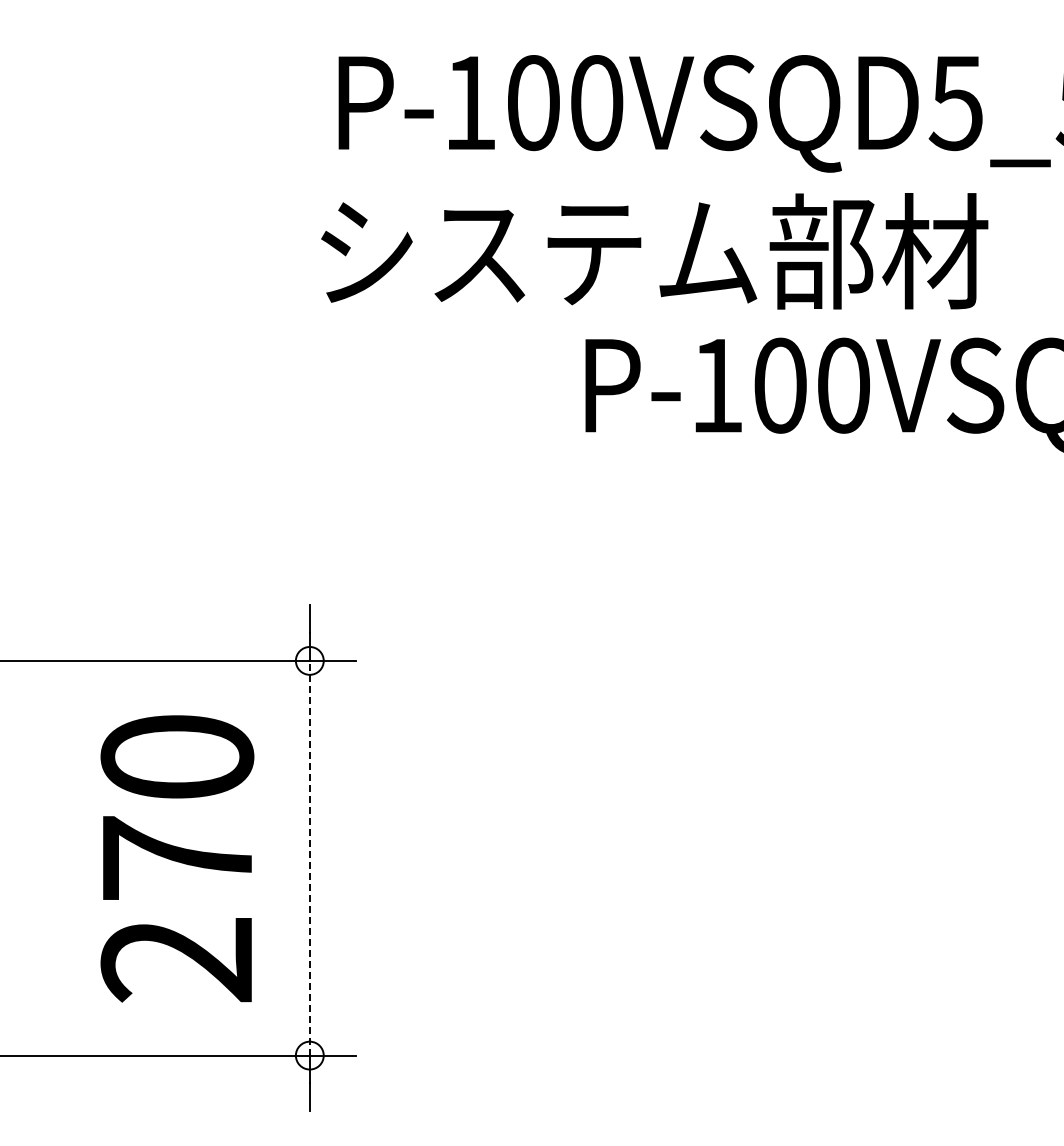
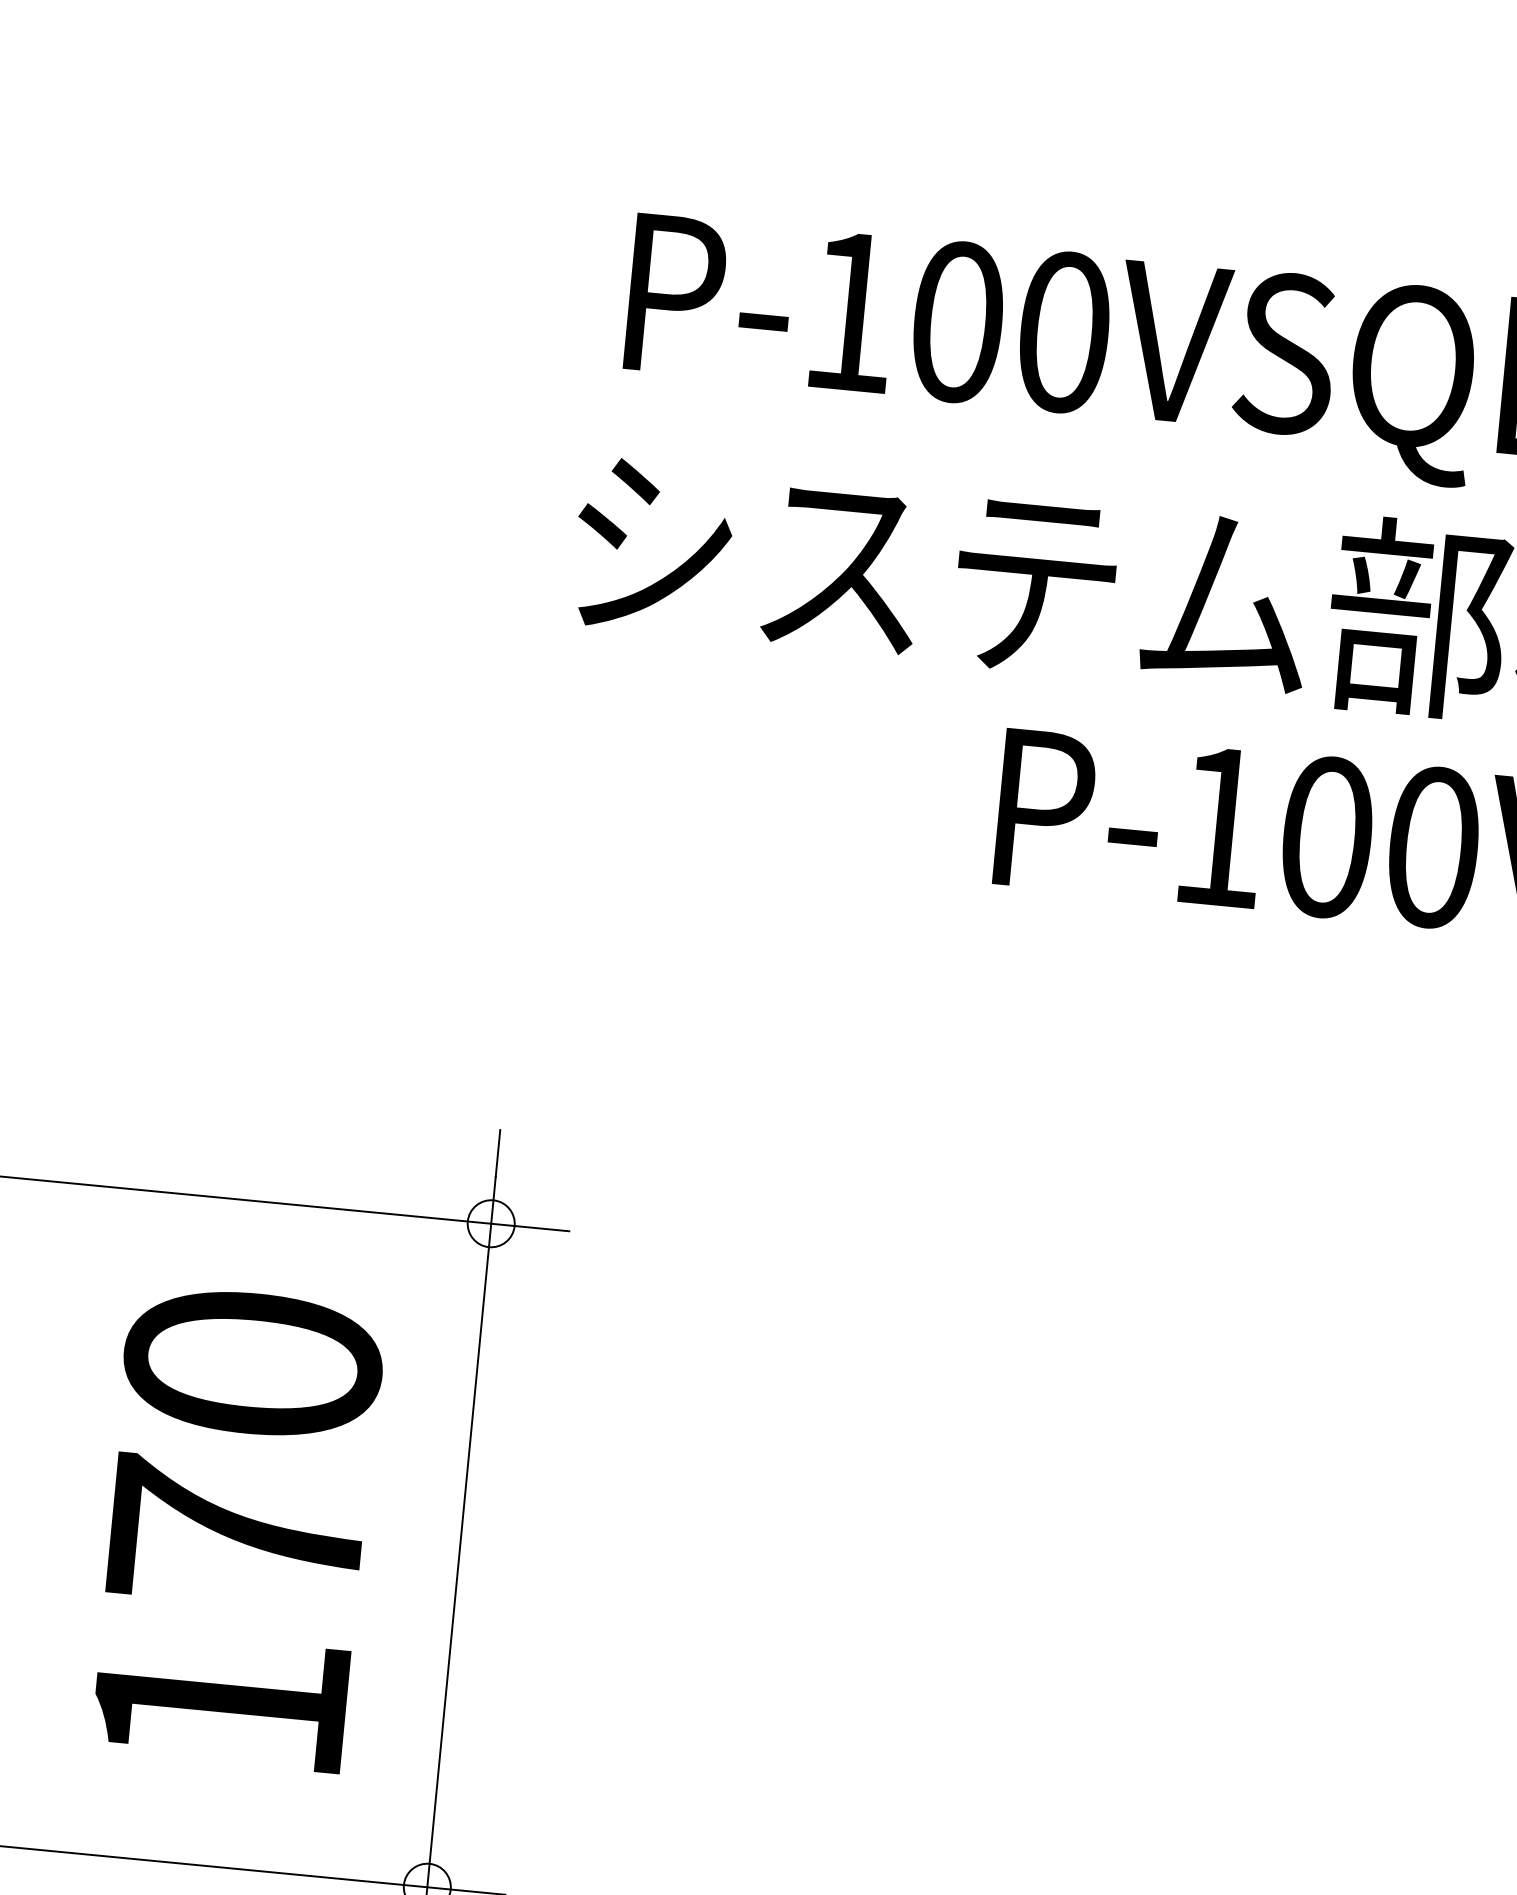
line: (309, 857) -> (458, 1554), dashed -> solid
text: (175, 960) -> (216, 1705), 270 -> 170

